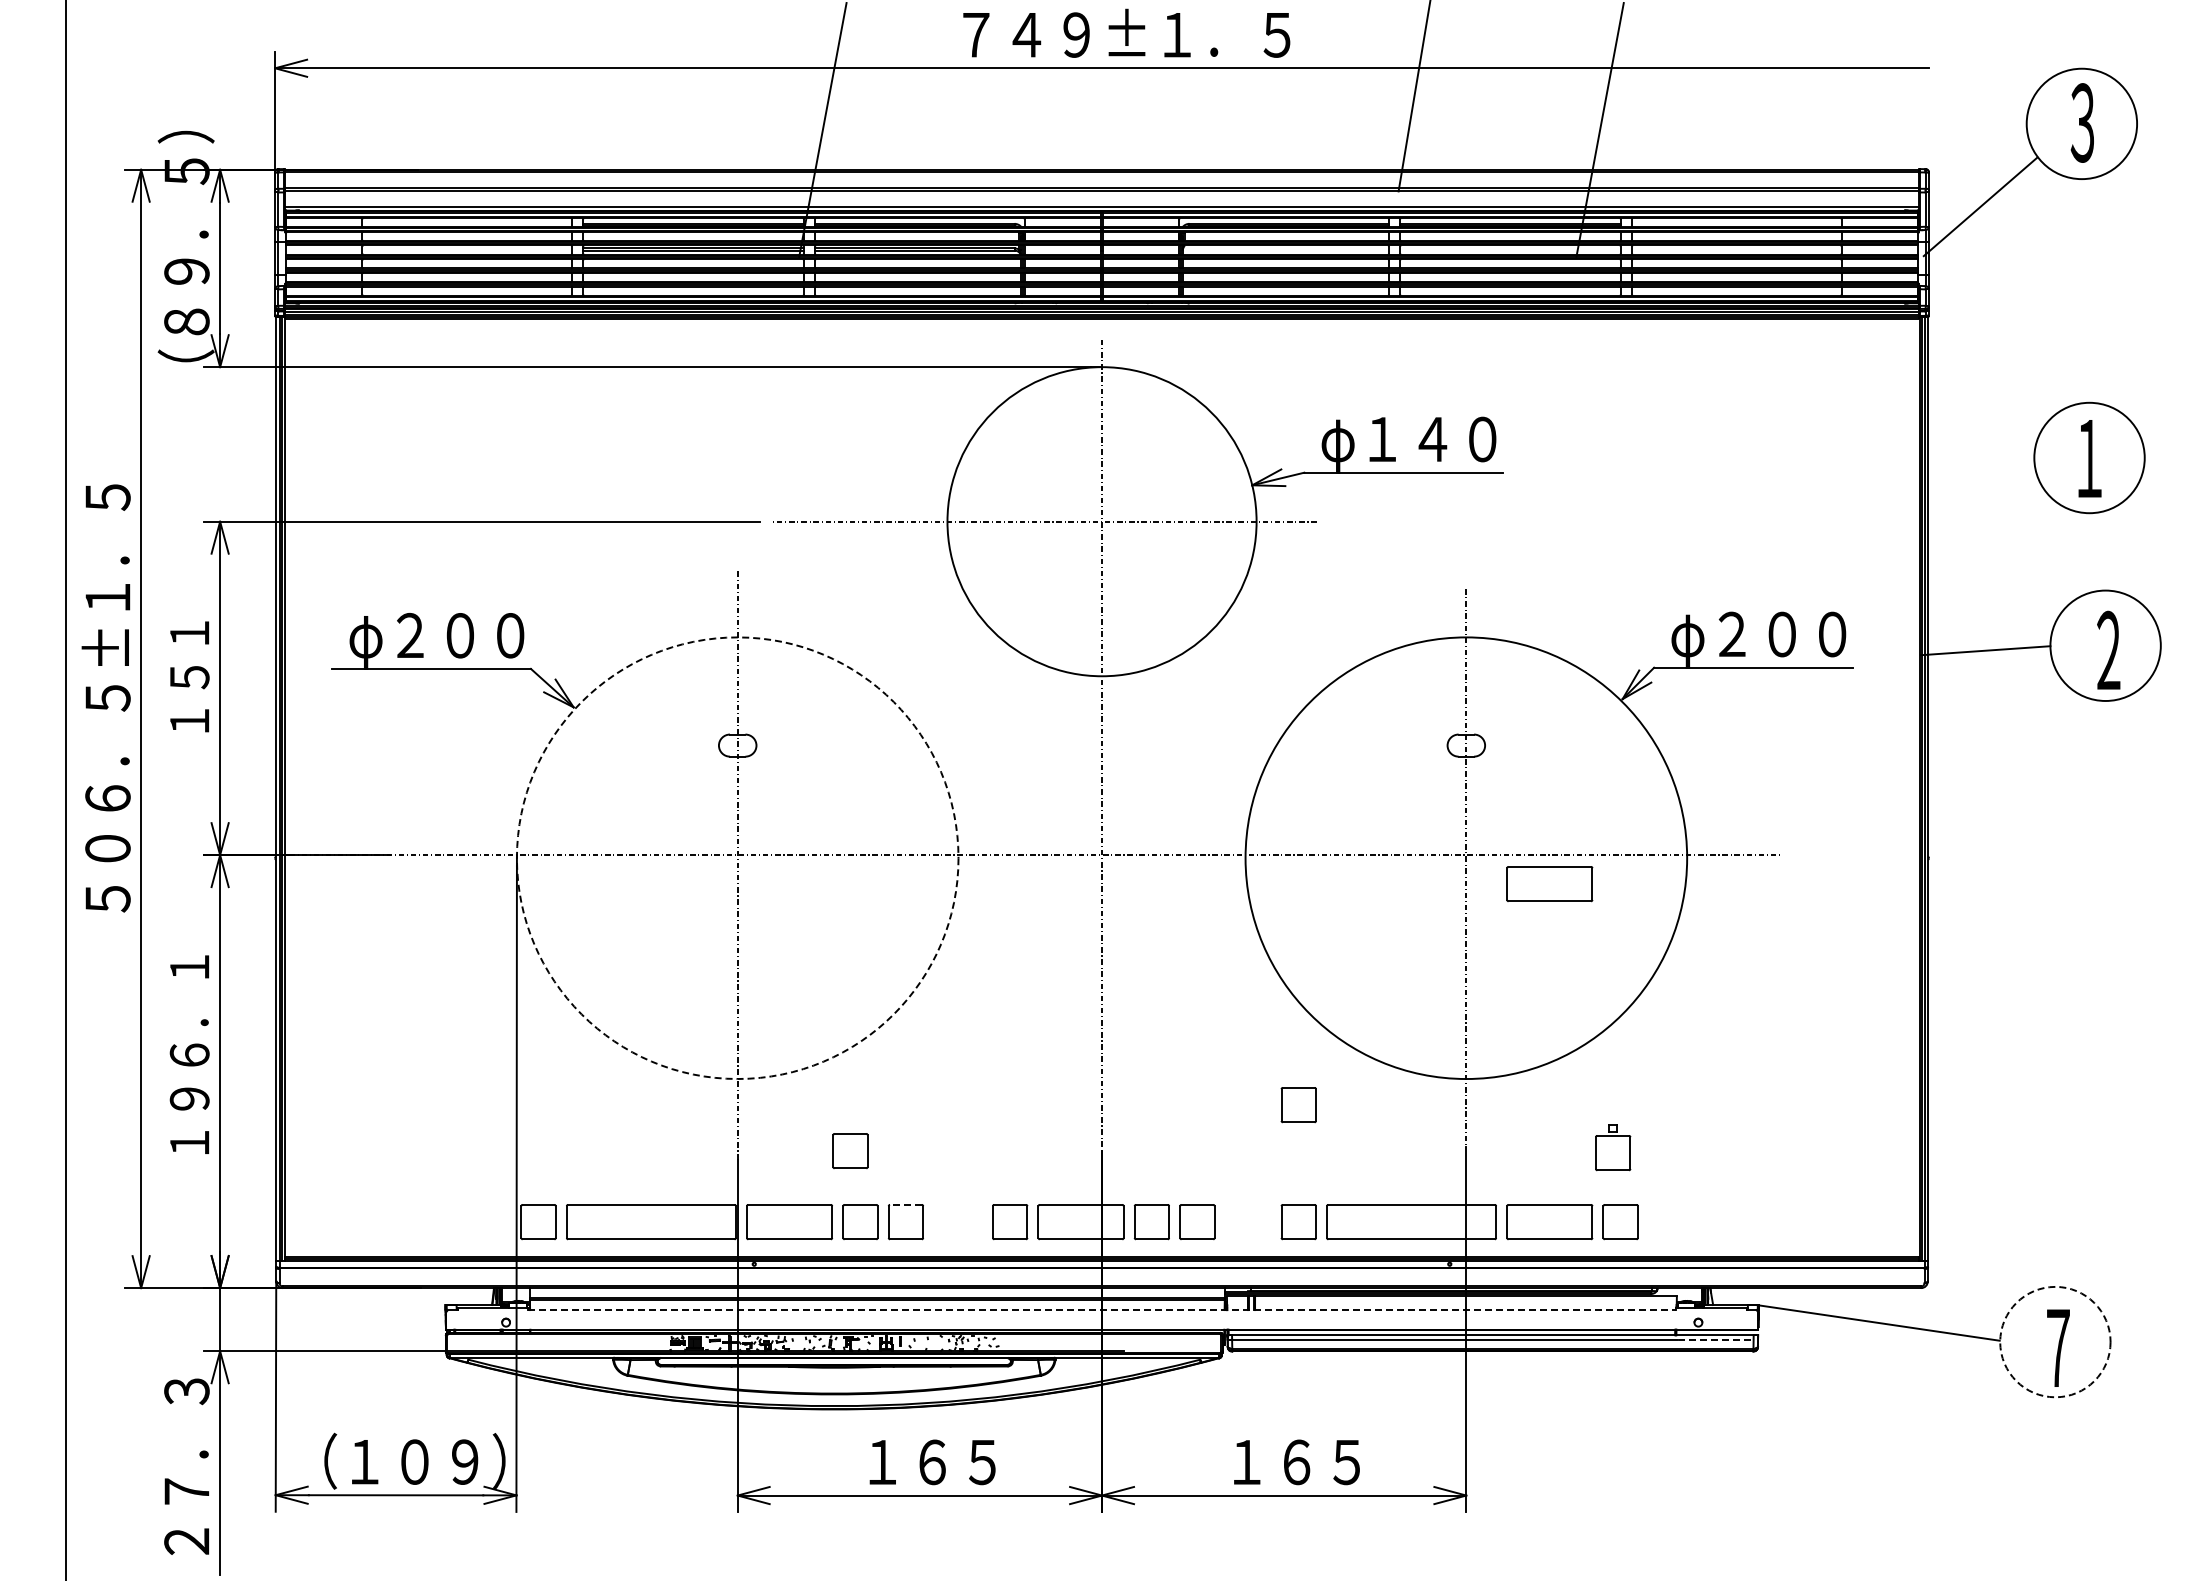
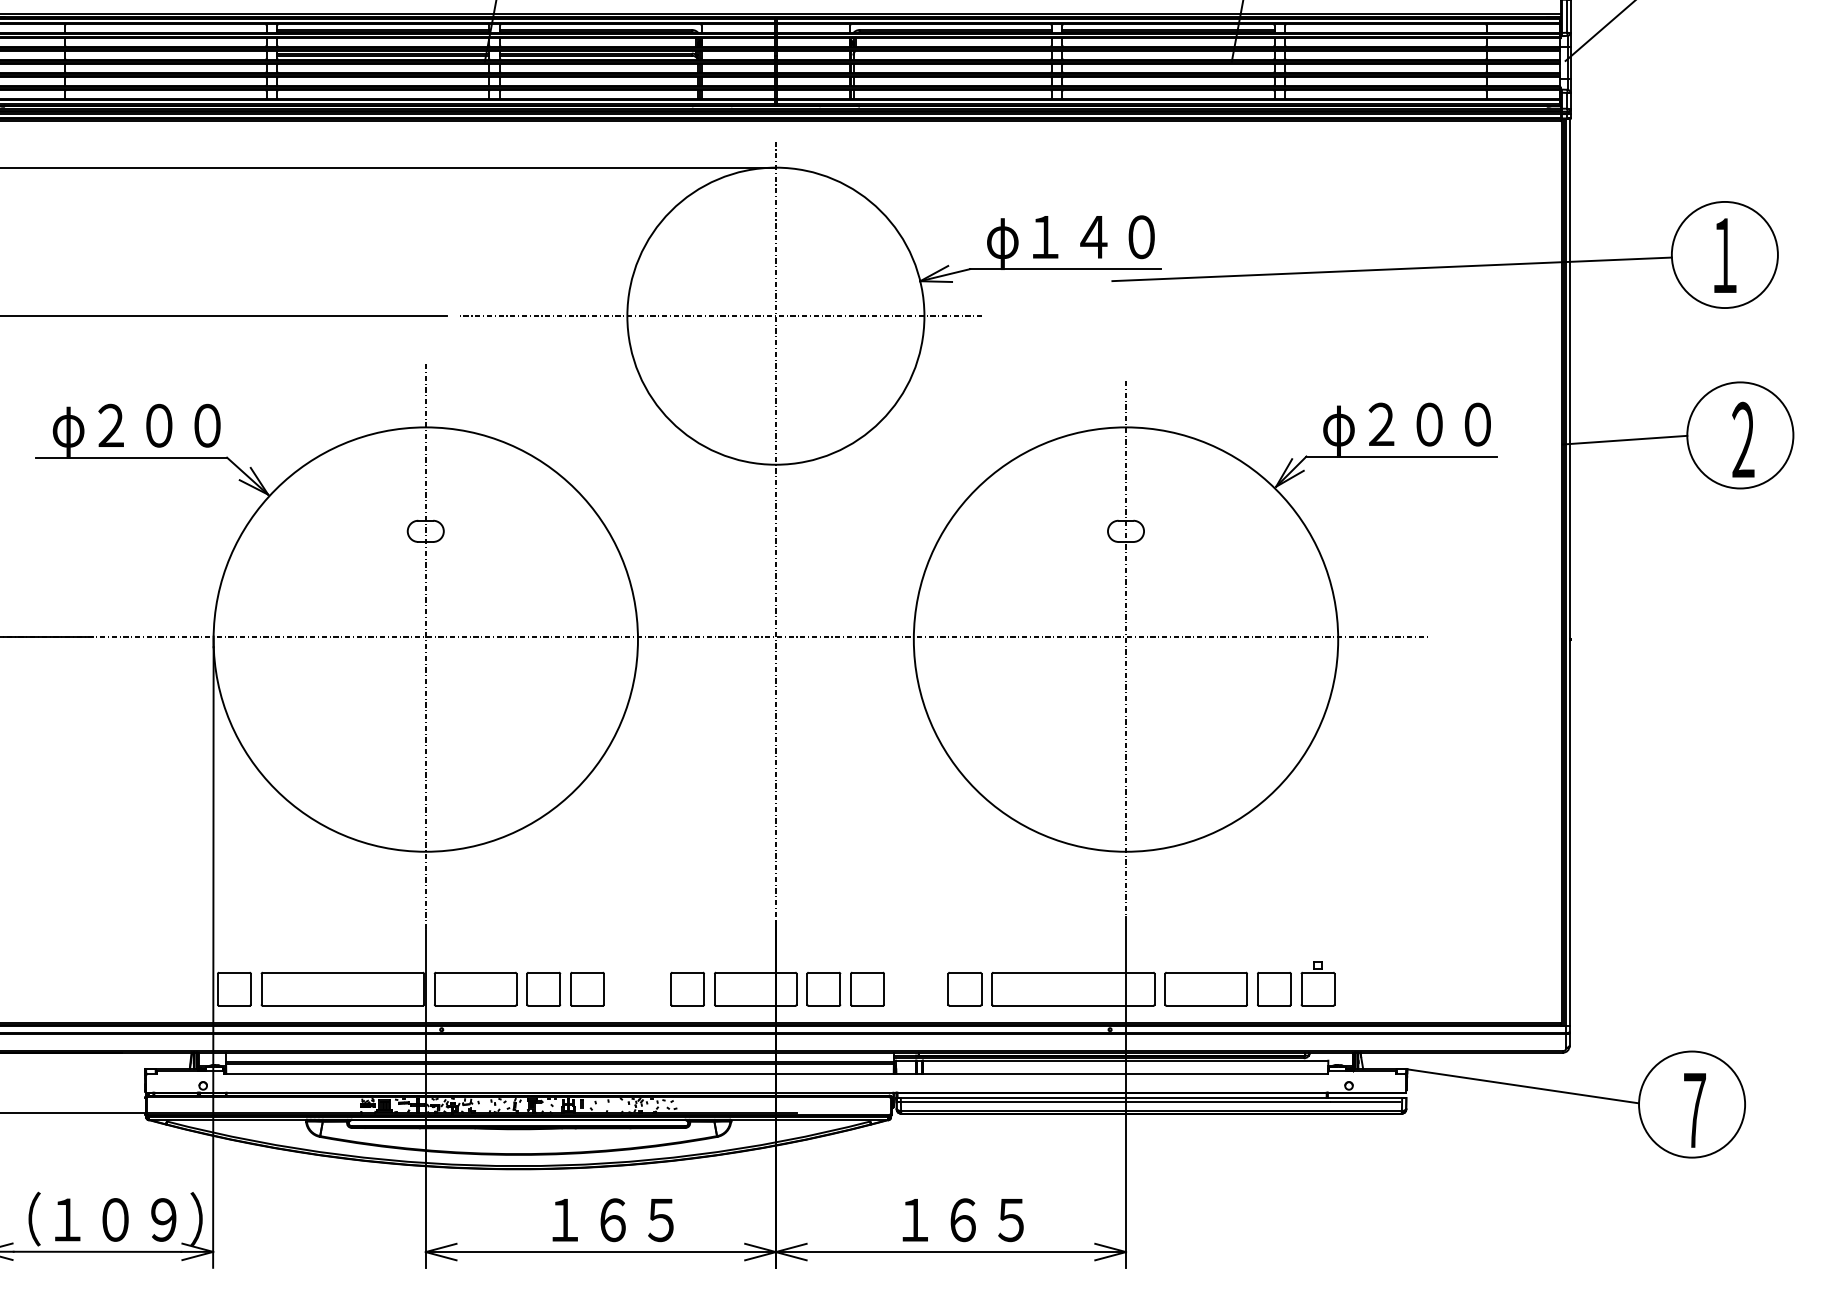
line: (1743, 472) -> (1392, 268), added
circle: (737, 858) -> (425, 639), dashed -> solid
part: (1549, 884) -> (1205, 664), removed
part: (1298, 1105) -> (964, 877), removed
part: (1613, 1147) -> (1318, 983), moved
part: (850, 1150) -> (534, 920), removed
line: (905, 1204) -> (587, 972), dashed -> solid
line: (1102, 1310) -> (776, 1074), dashed -> solid
line: (1714, 1339) -> (1364, 1102), dashed -> solid
circle: (2055, 1341) -> (1692, 1104), dashed -> solid

